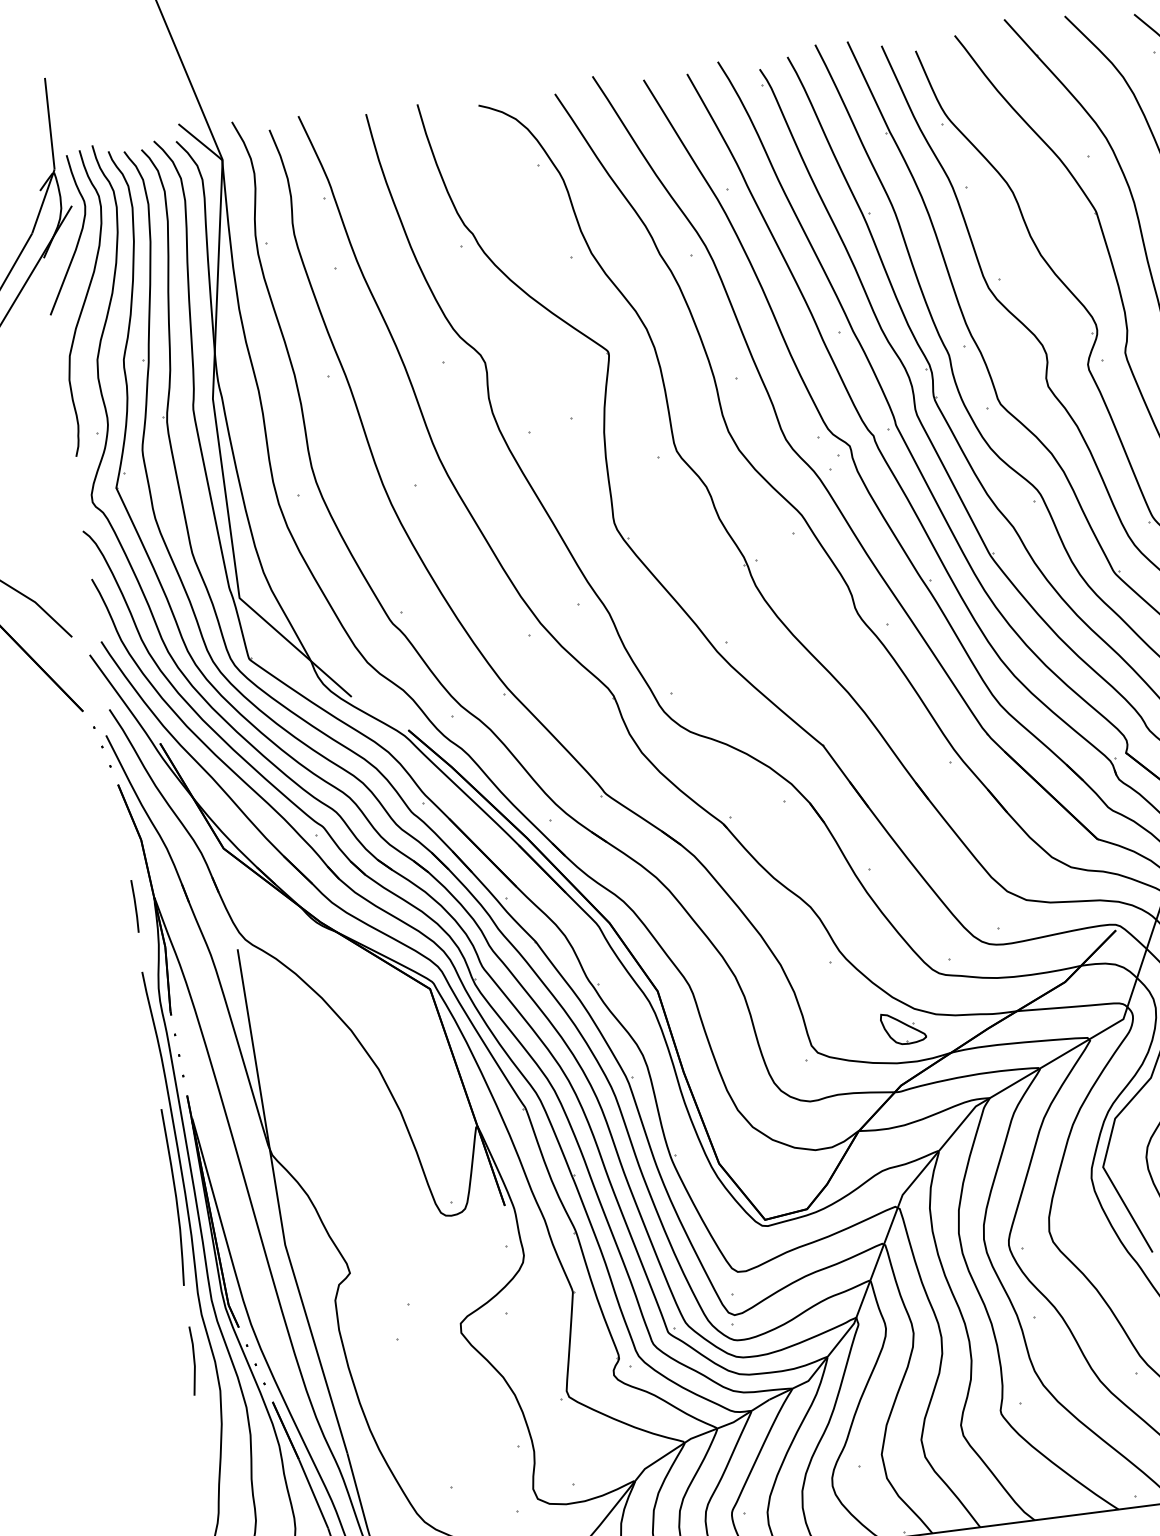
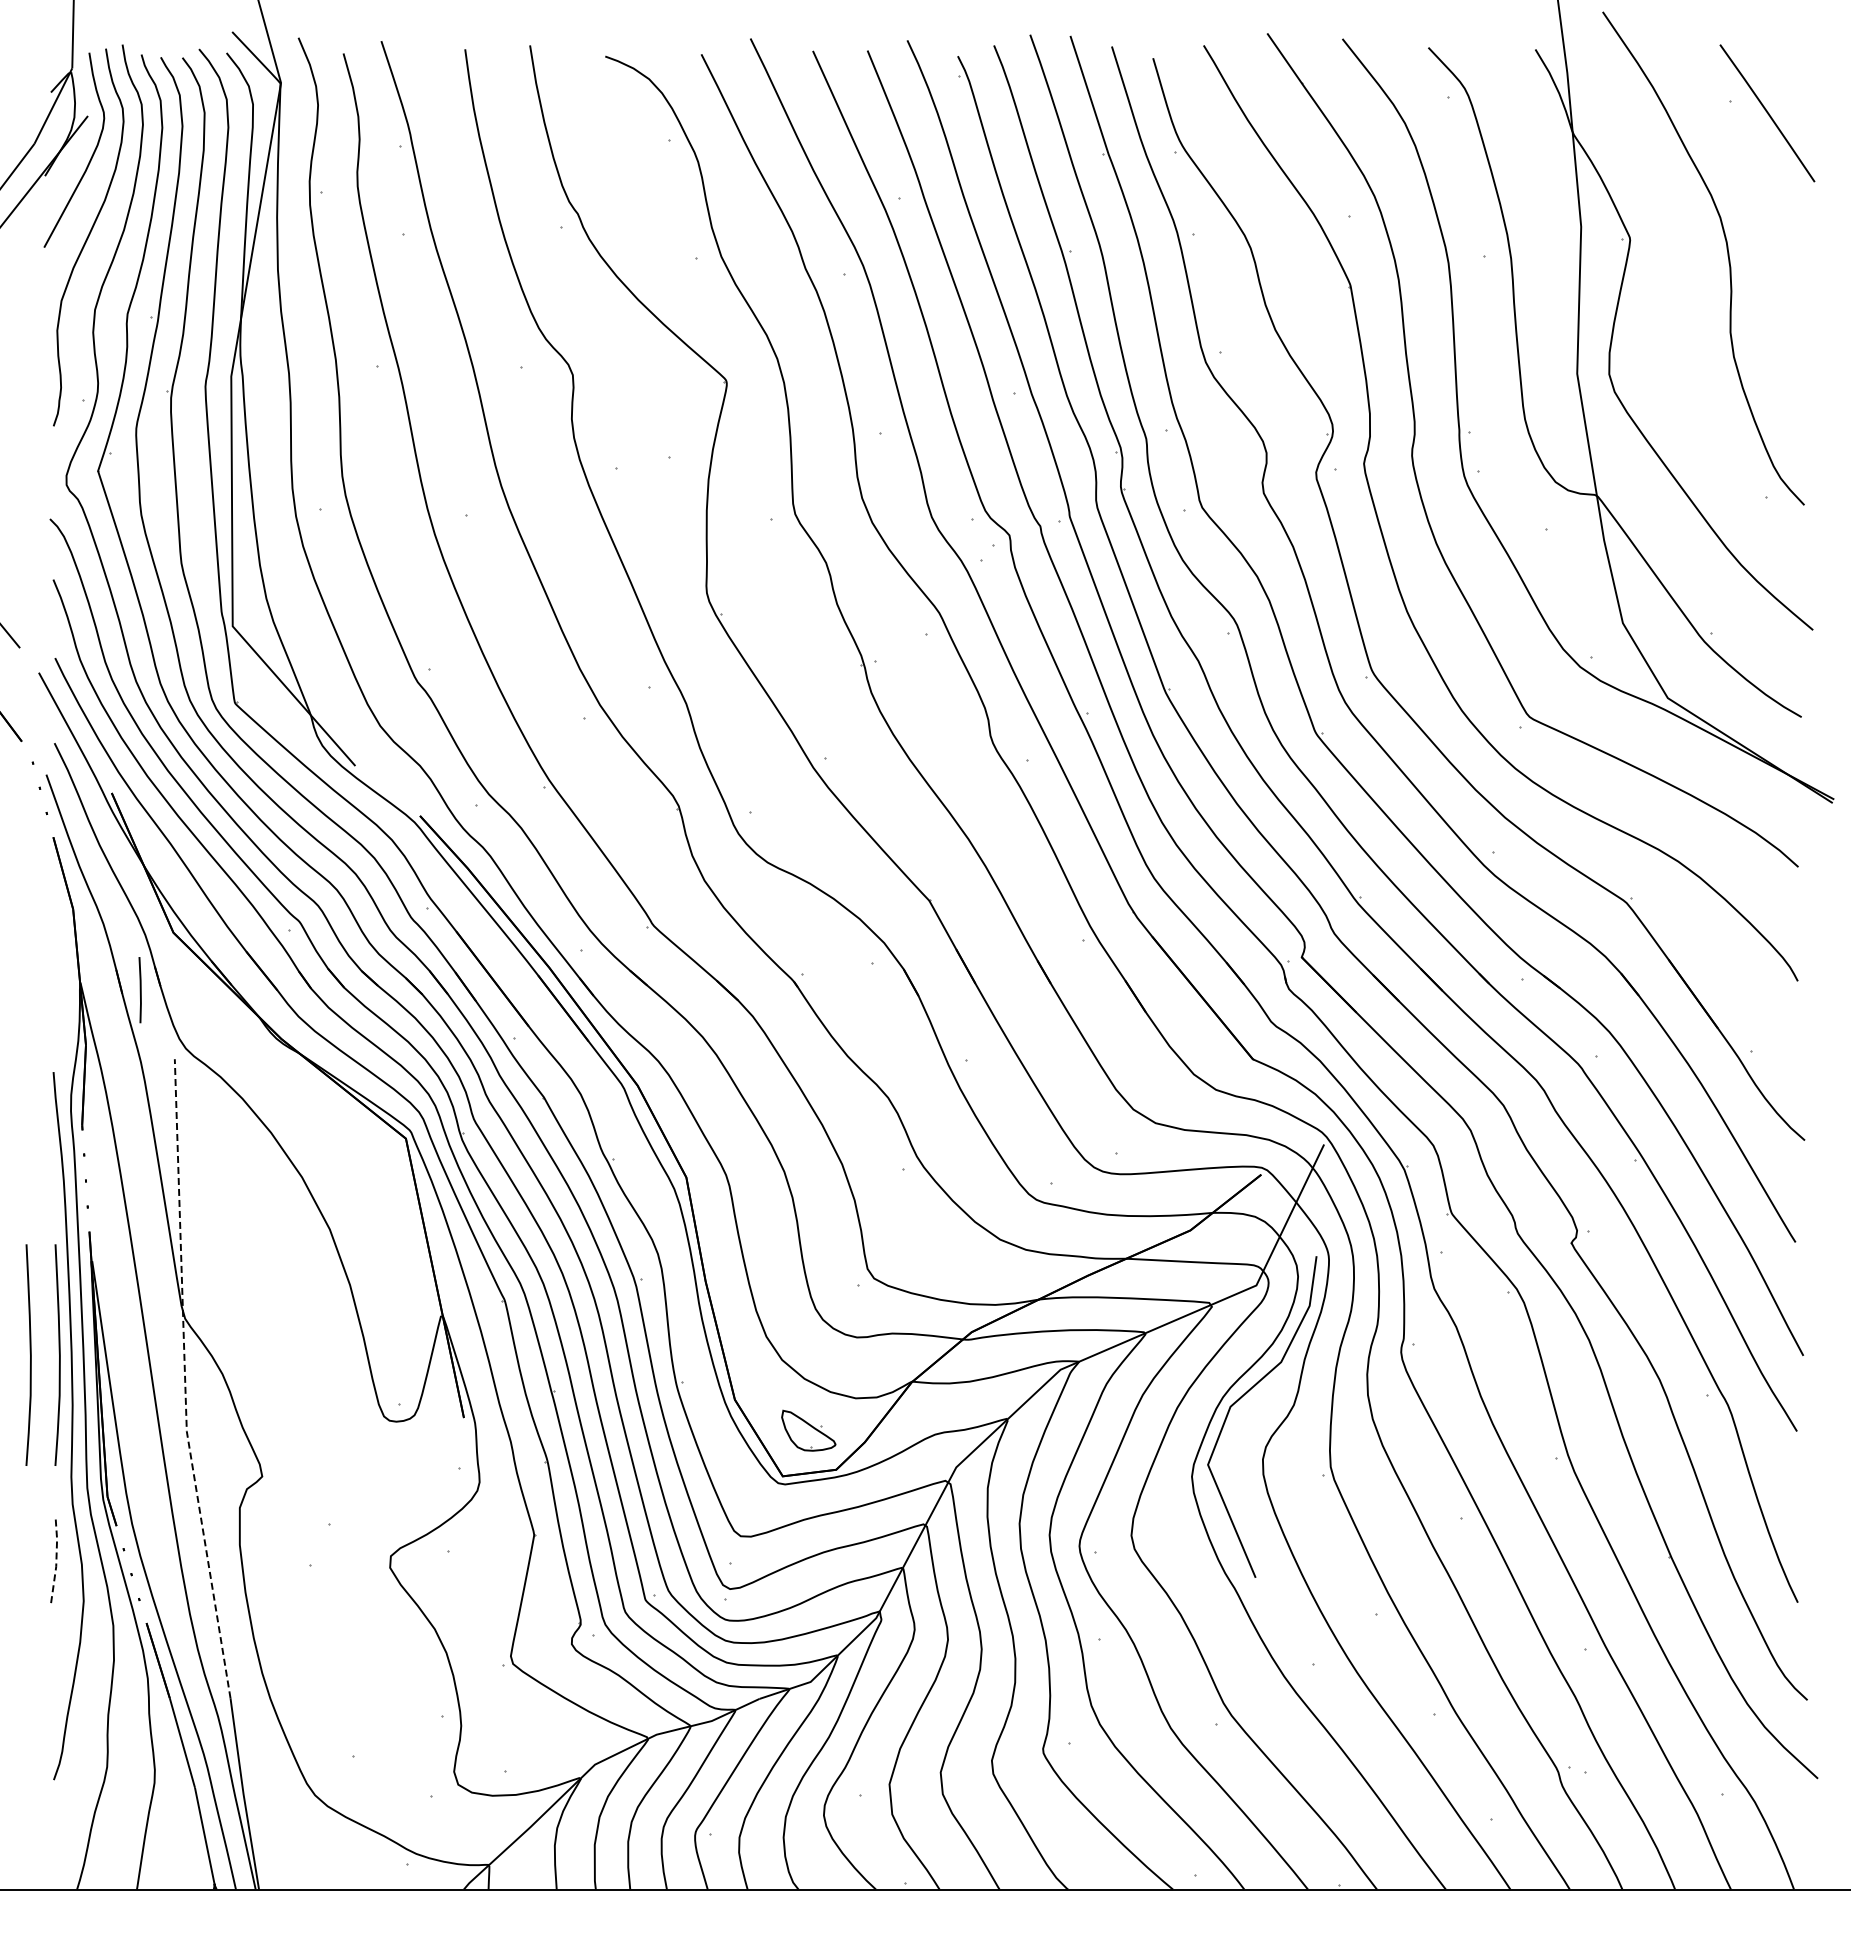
line: (134, 906) -> (139, 990), moved
part: (903, 1027) -> (808, 1430), moved
curve: (151, 1198) -> (29, 1353), added
line: (278, 1204) -> (185, 1380), solid -> dashed
line: (194, 1360) -> (56, 1559), solid -> dashed

